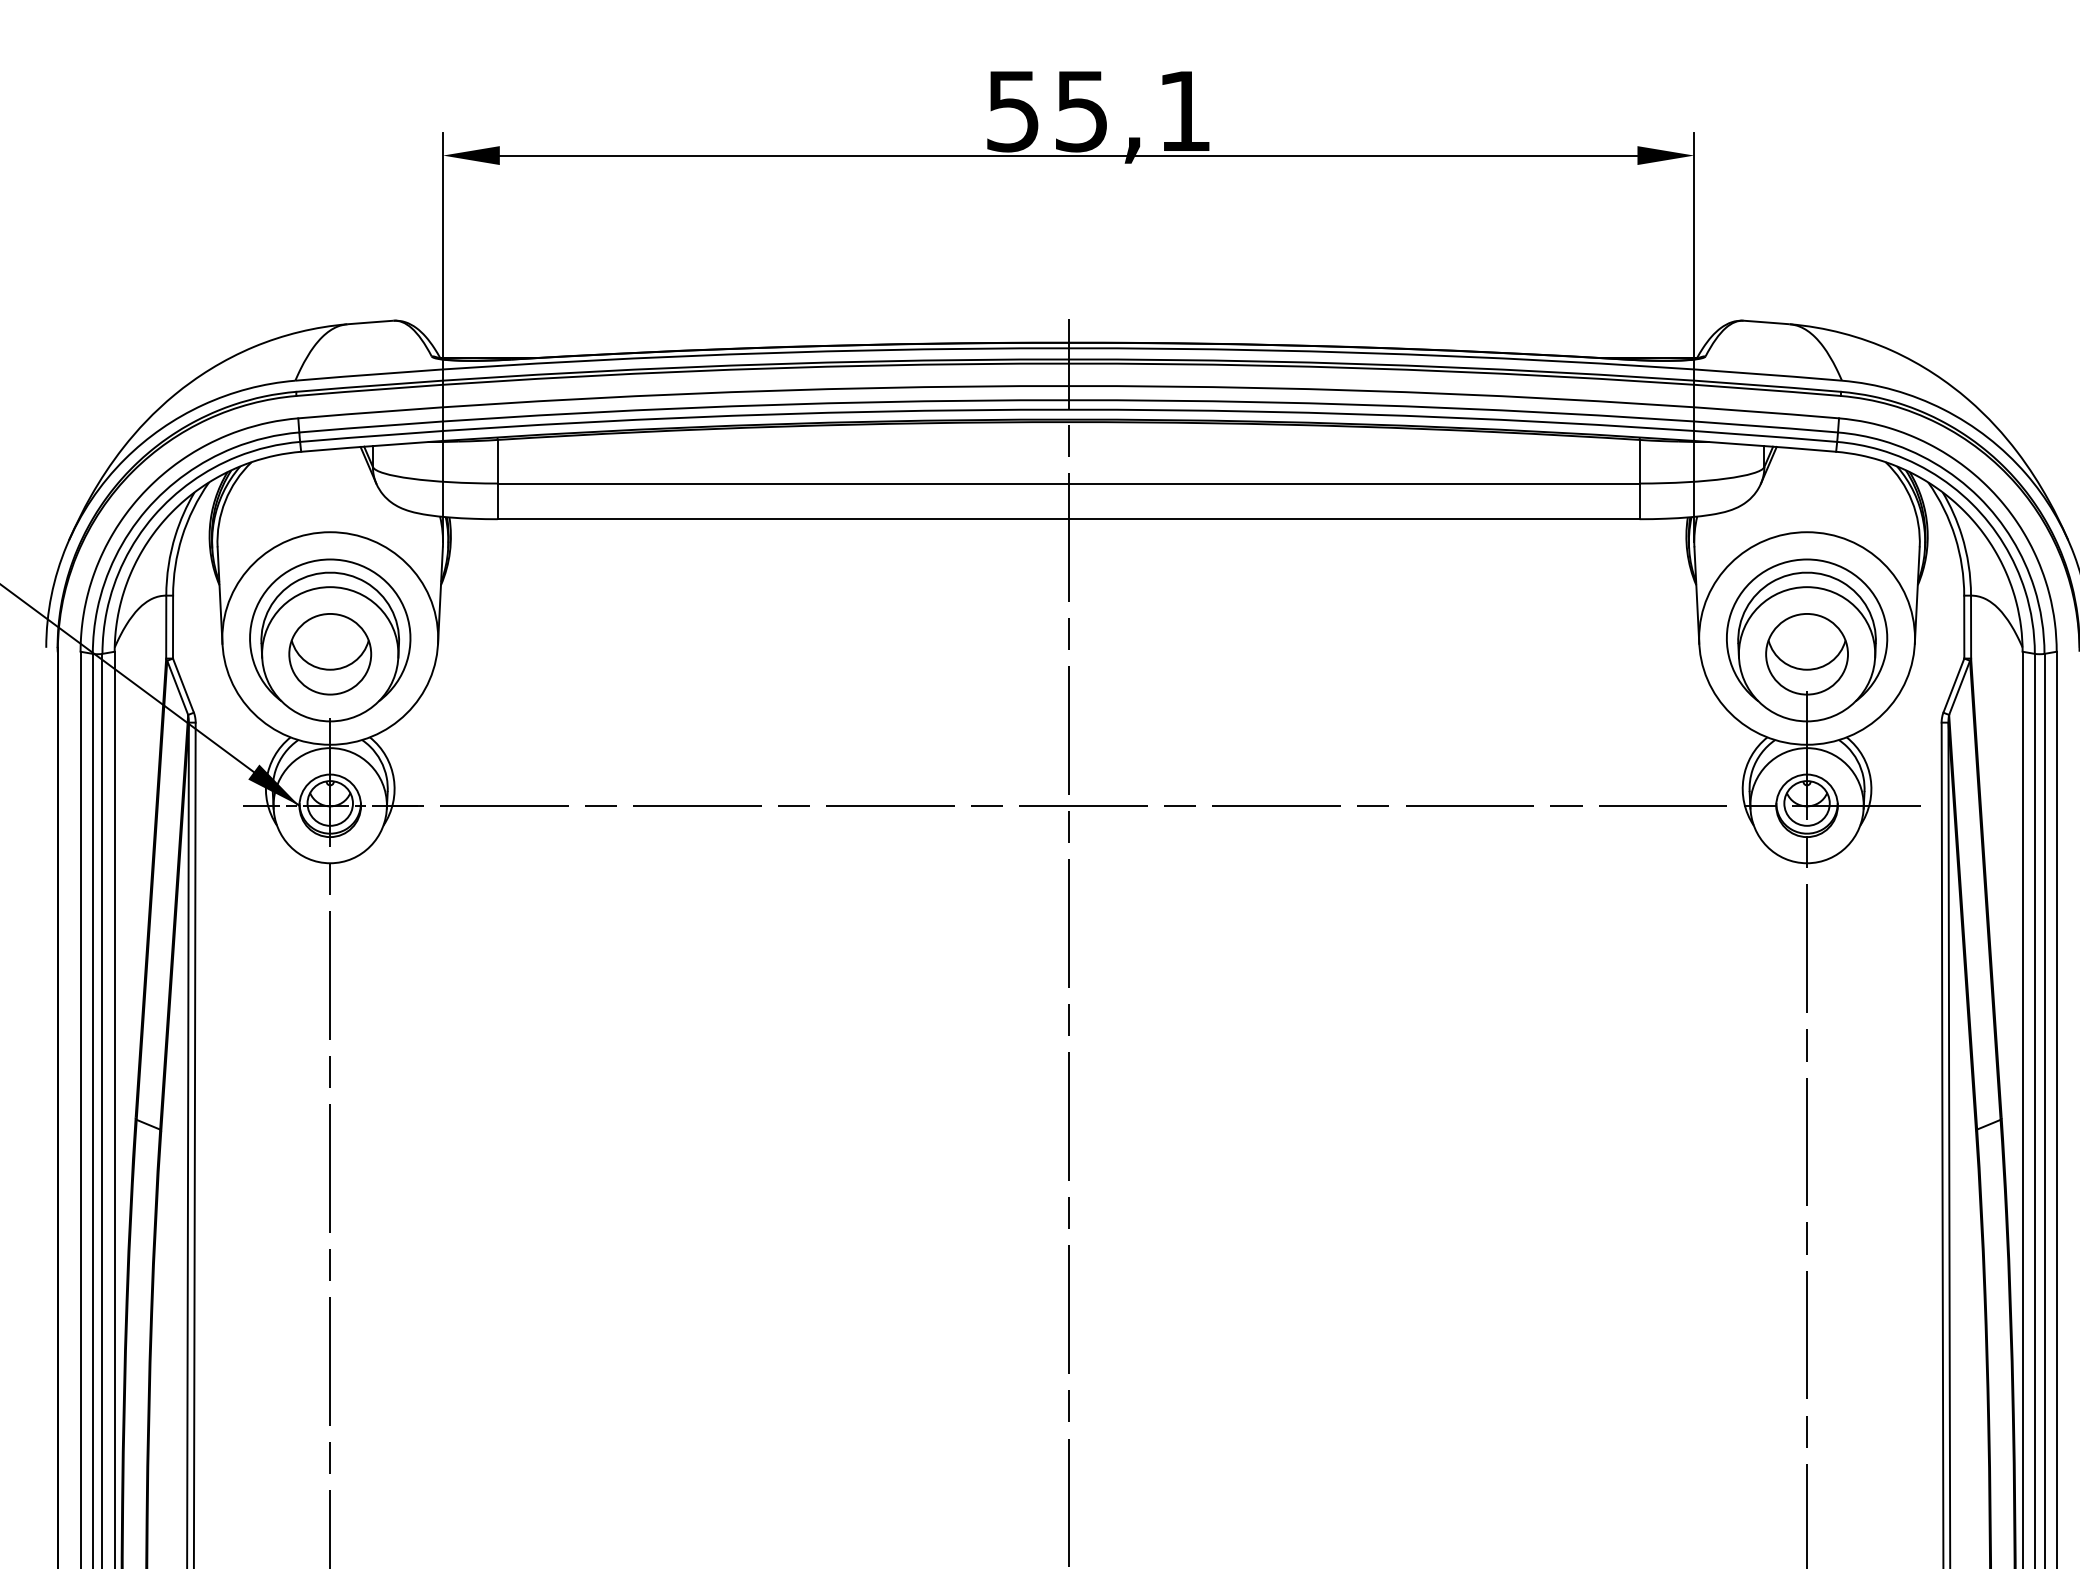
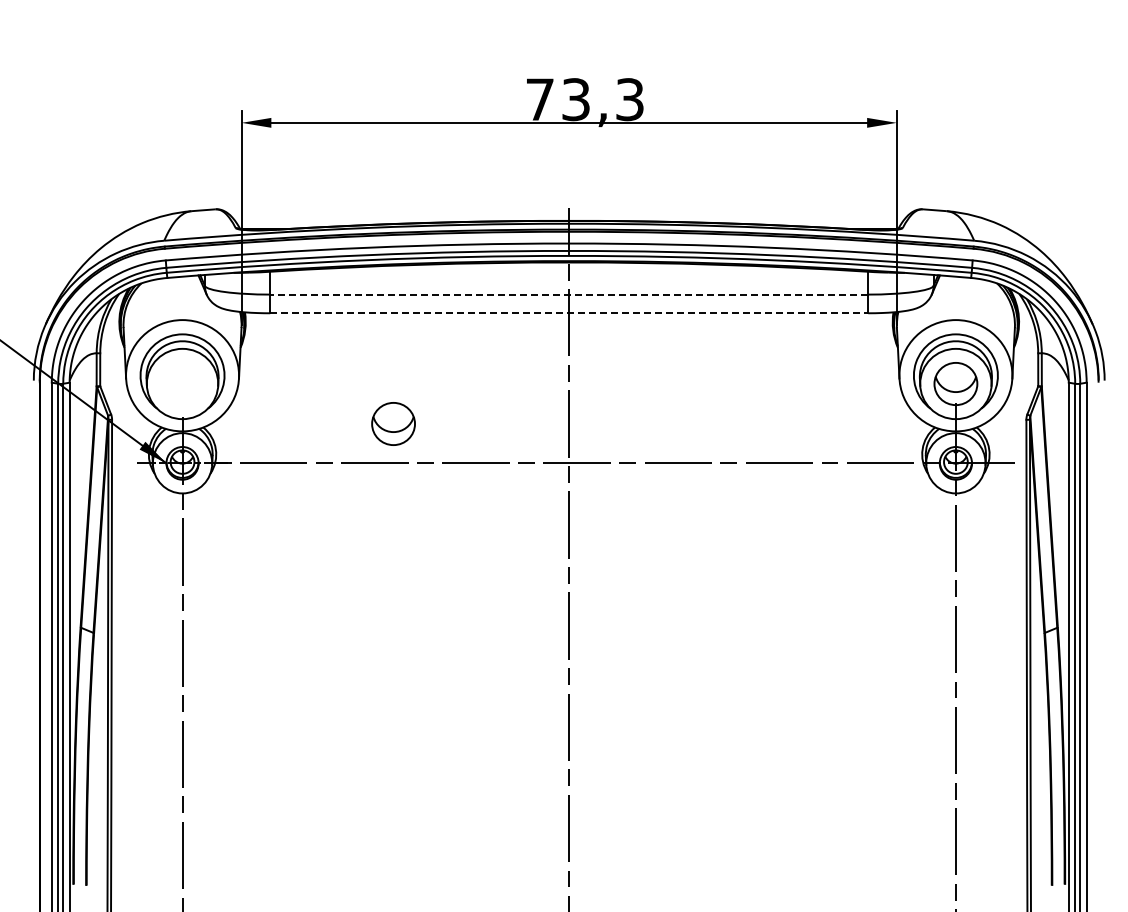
text: (1097, 110) -> (584, 99), 55,1 -> 73,3
line: (1069, 483) -> (569, 294), solid -> dashed
line: (1069, 519) -> (569, 313), solid -> dashed
part: (330, 653) -> (393, 423), moved

